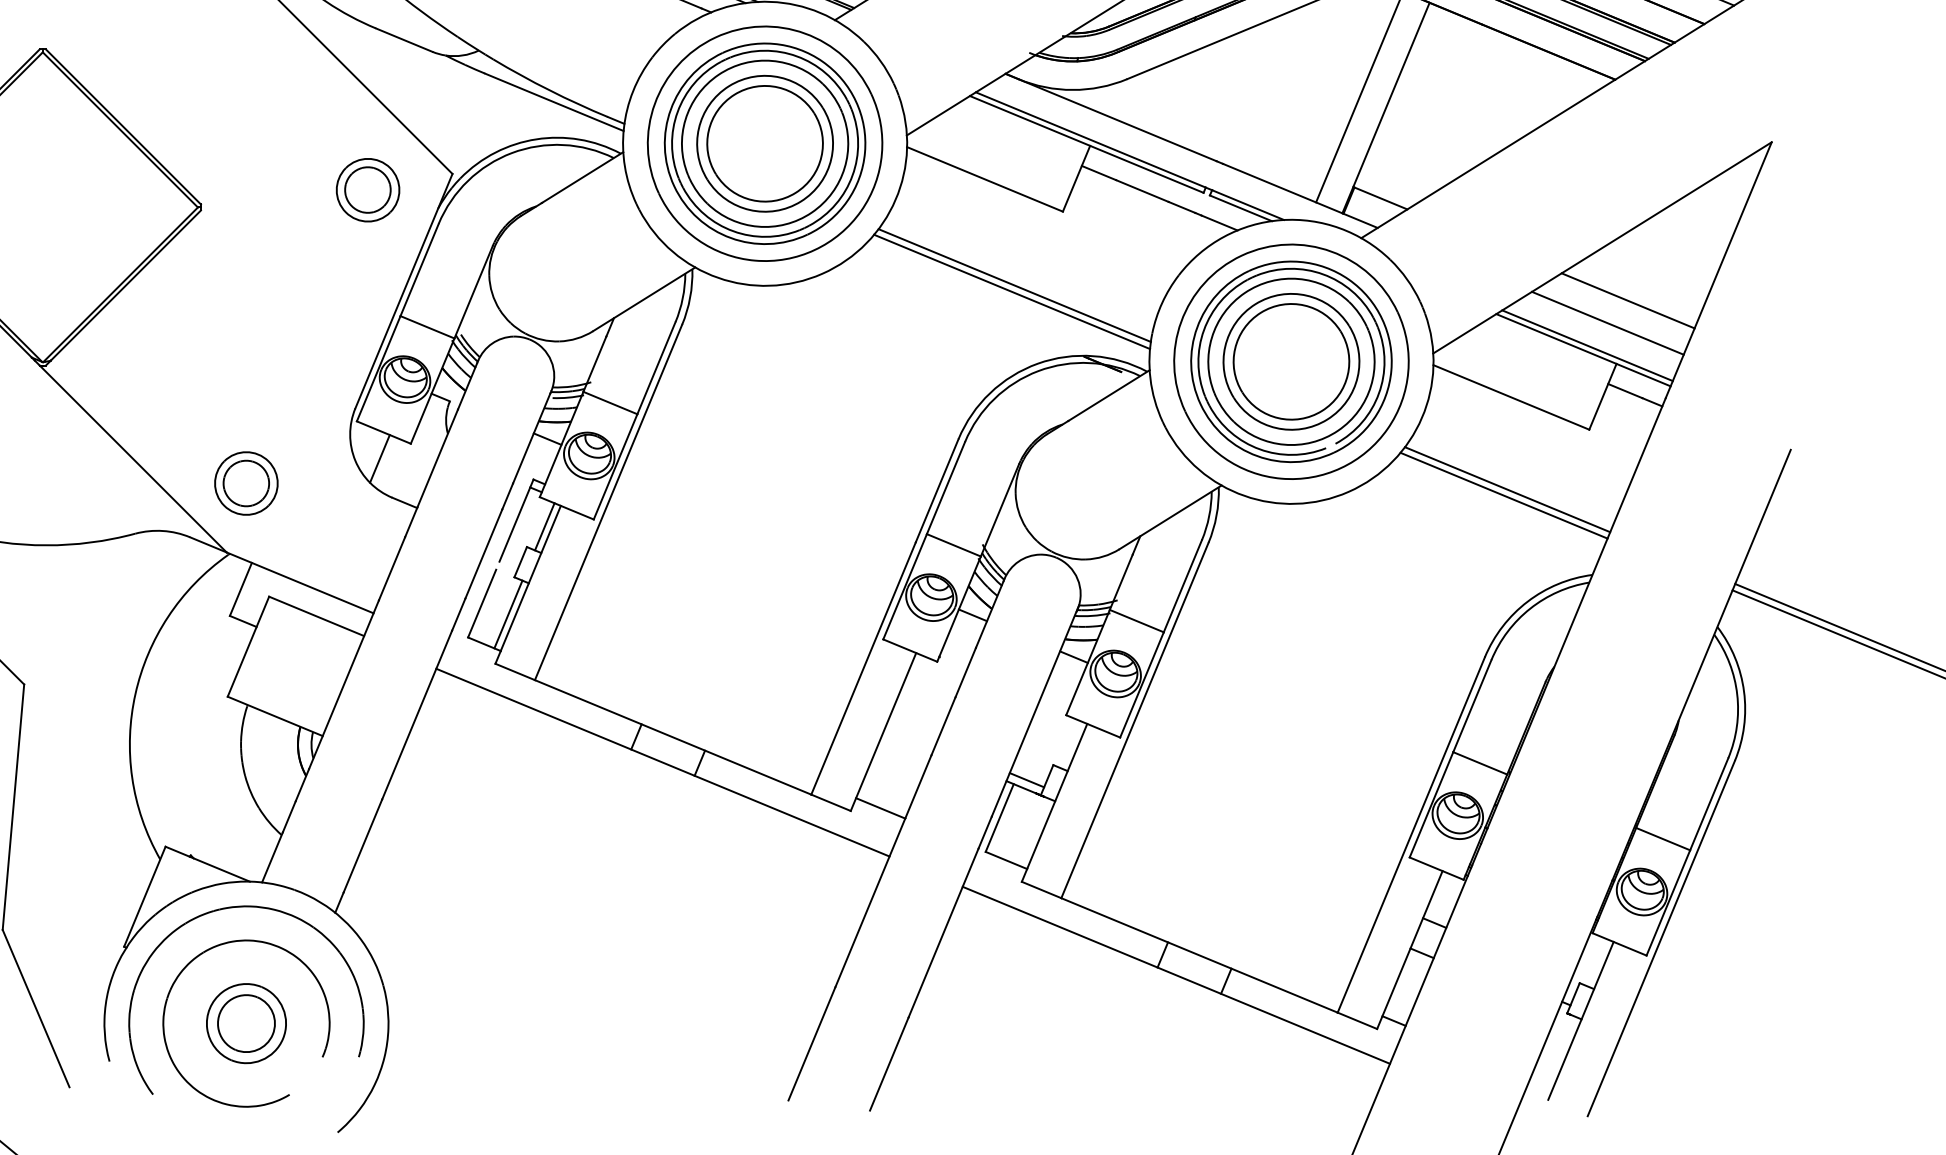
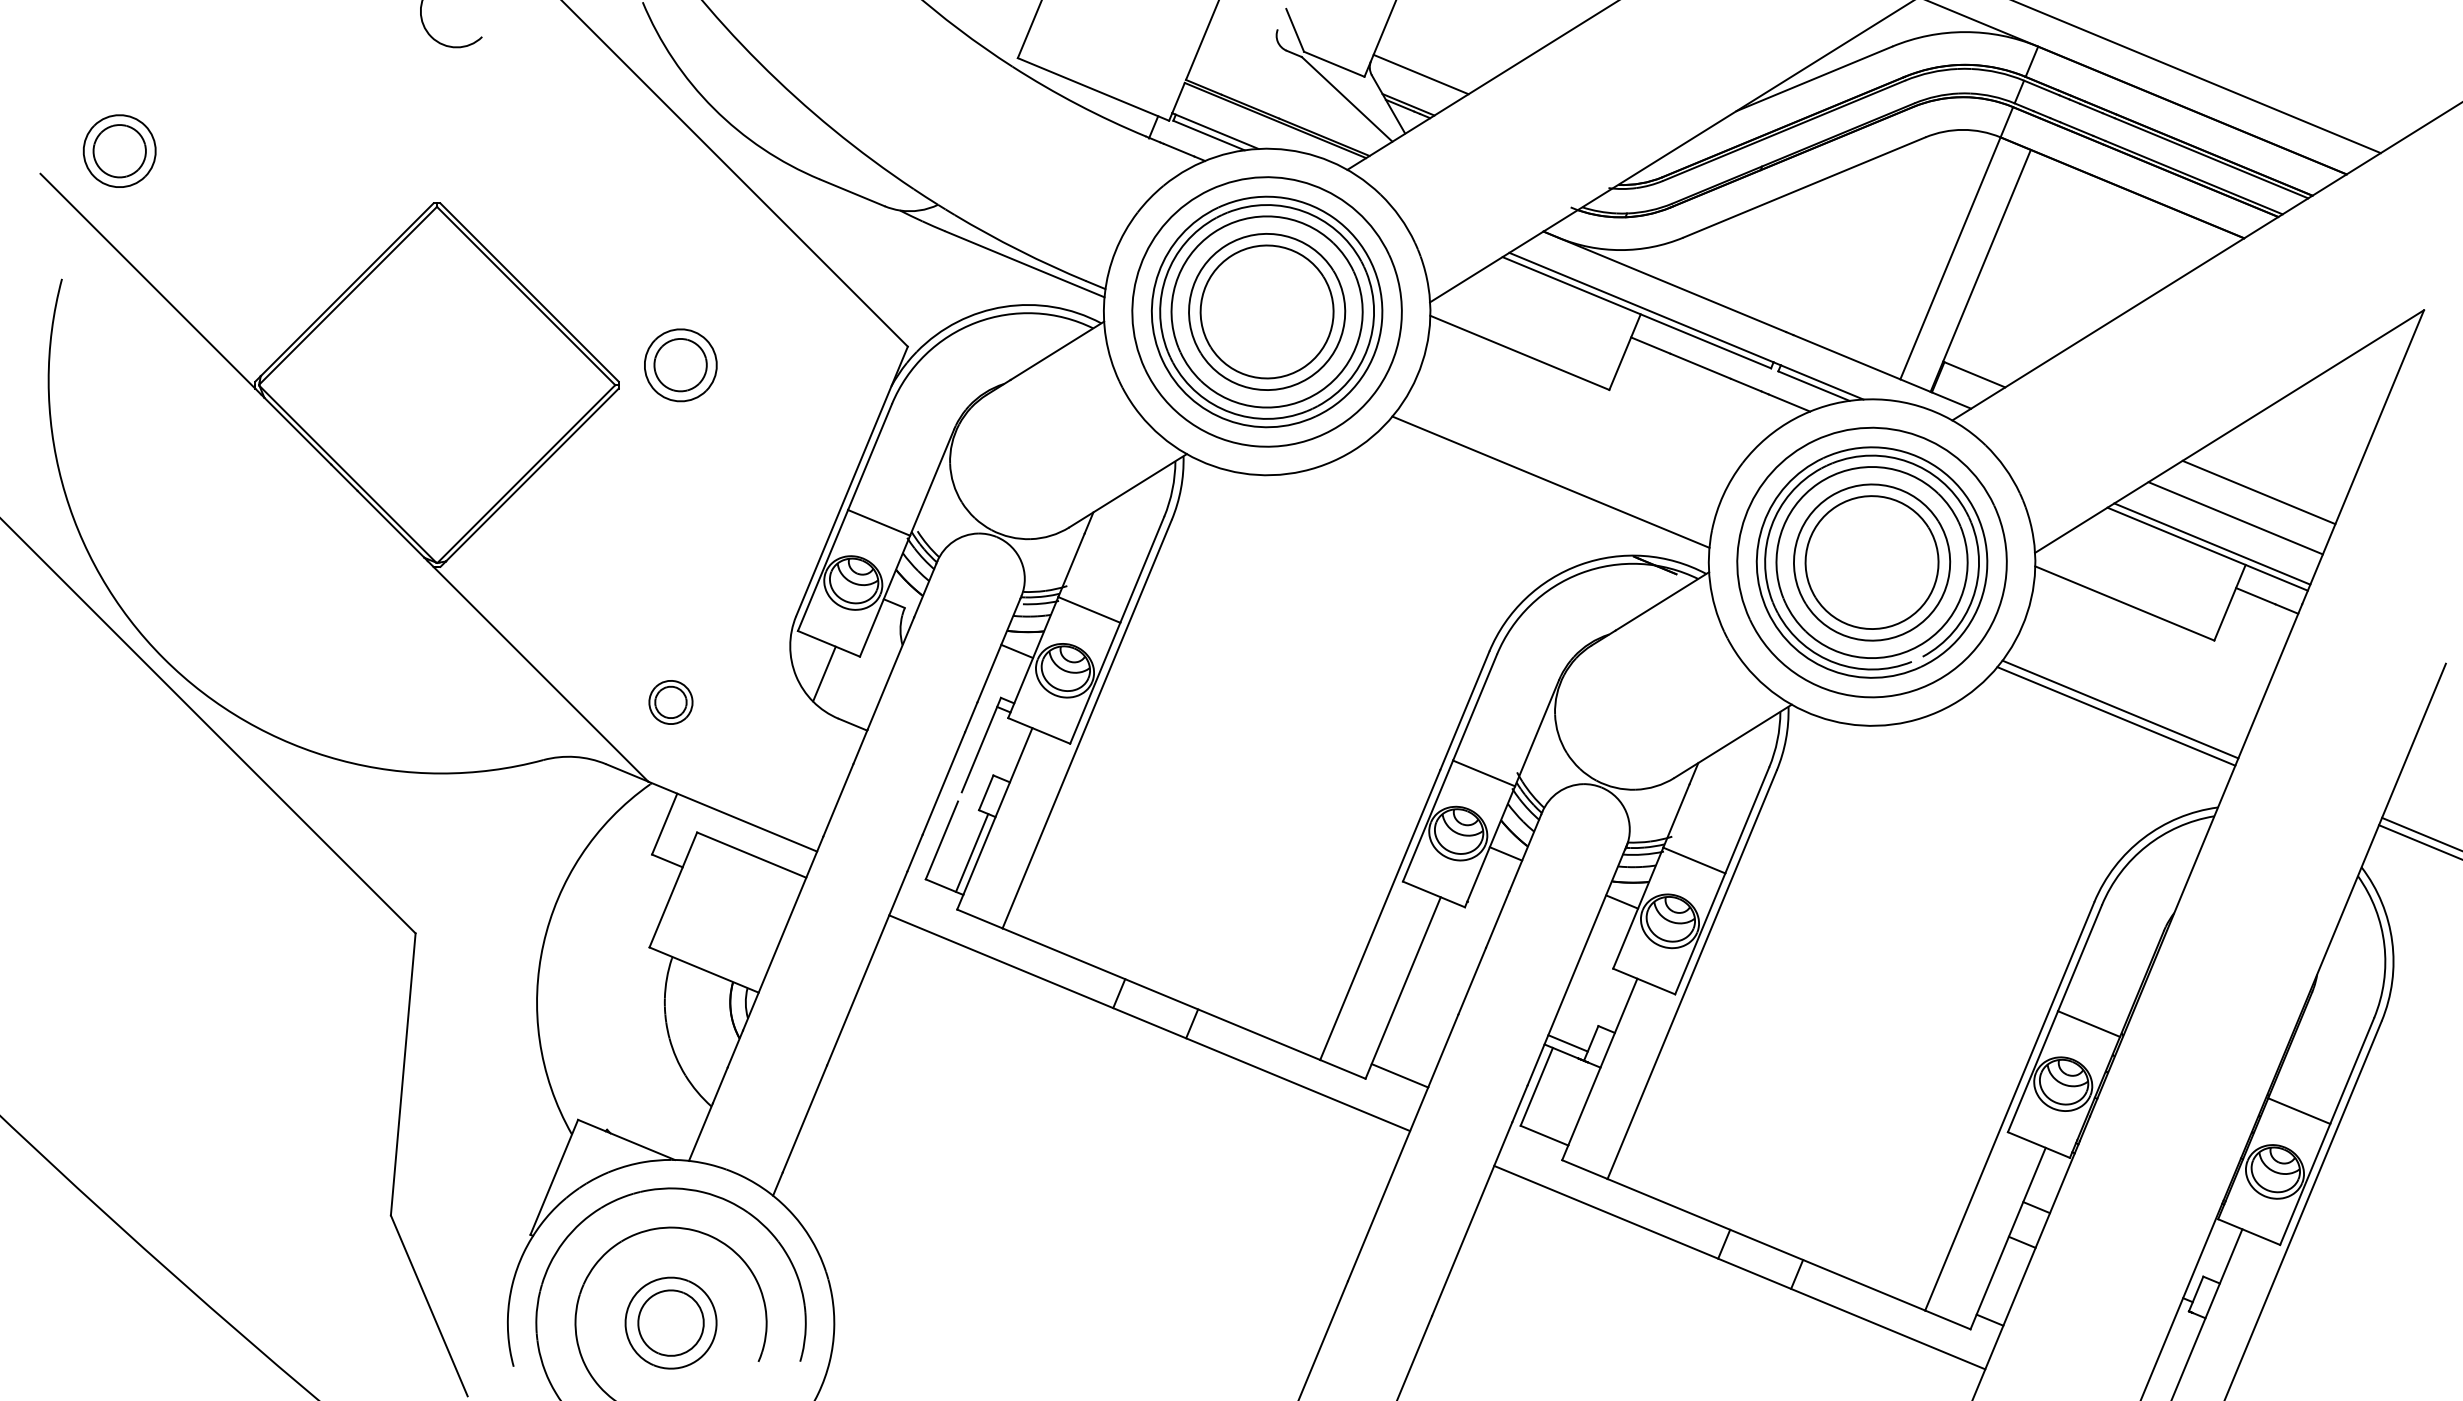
part: (367, 190) -> (680, 365), moved
line: (1014, 285) -> (1553, 474), removed
part: (245, 483) -> (670, 702), size x0.6
line: (544, 527) -> (1013, 752), removed

